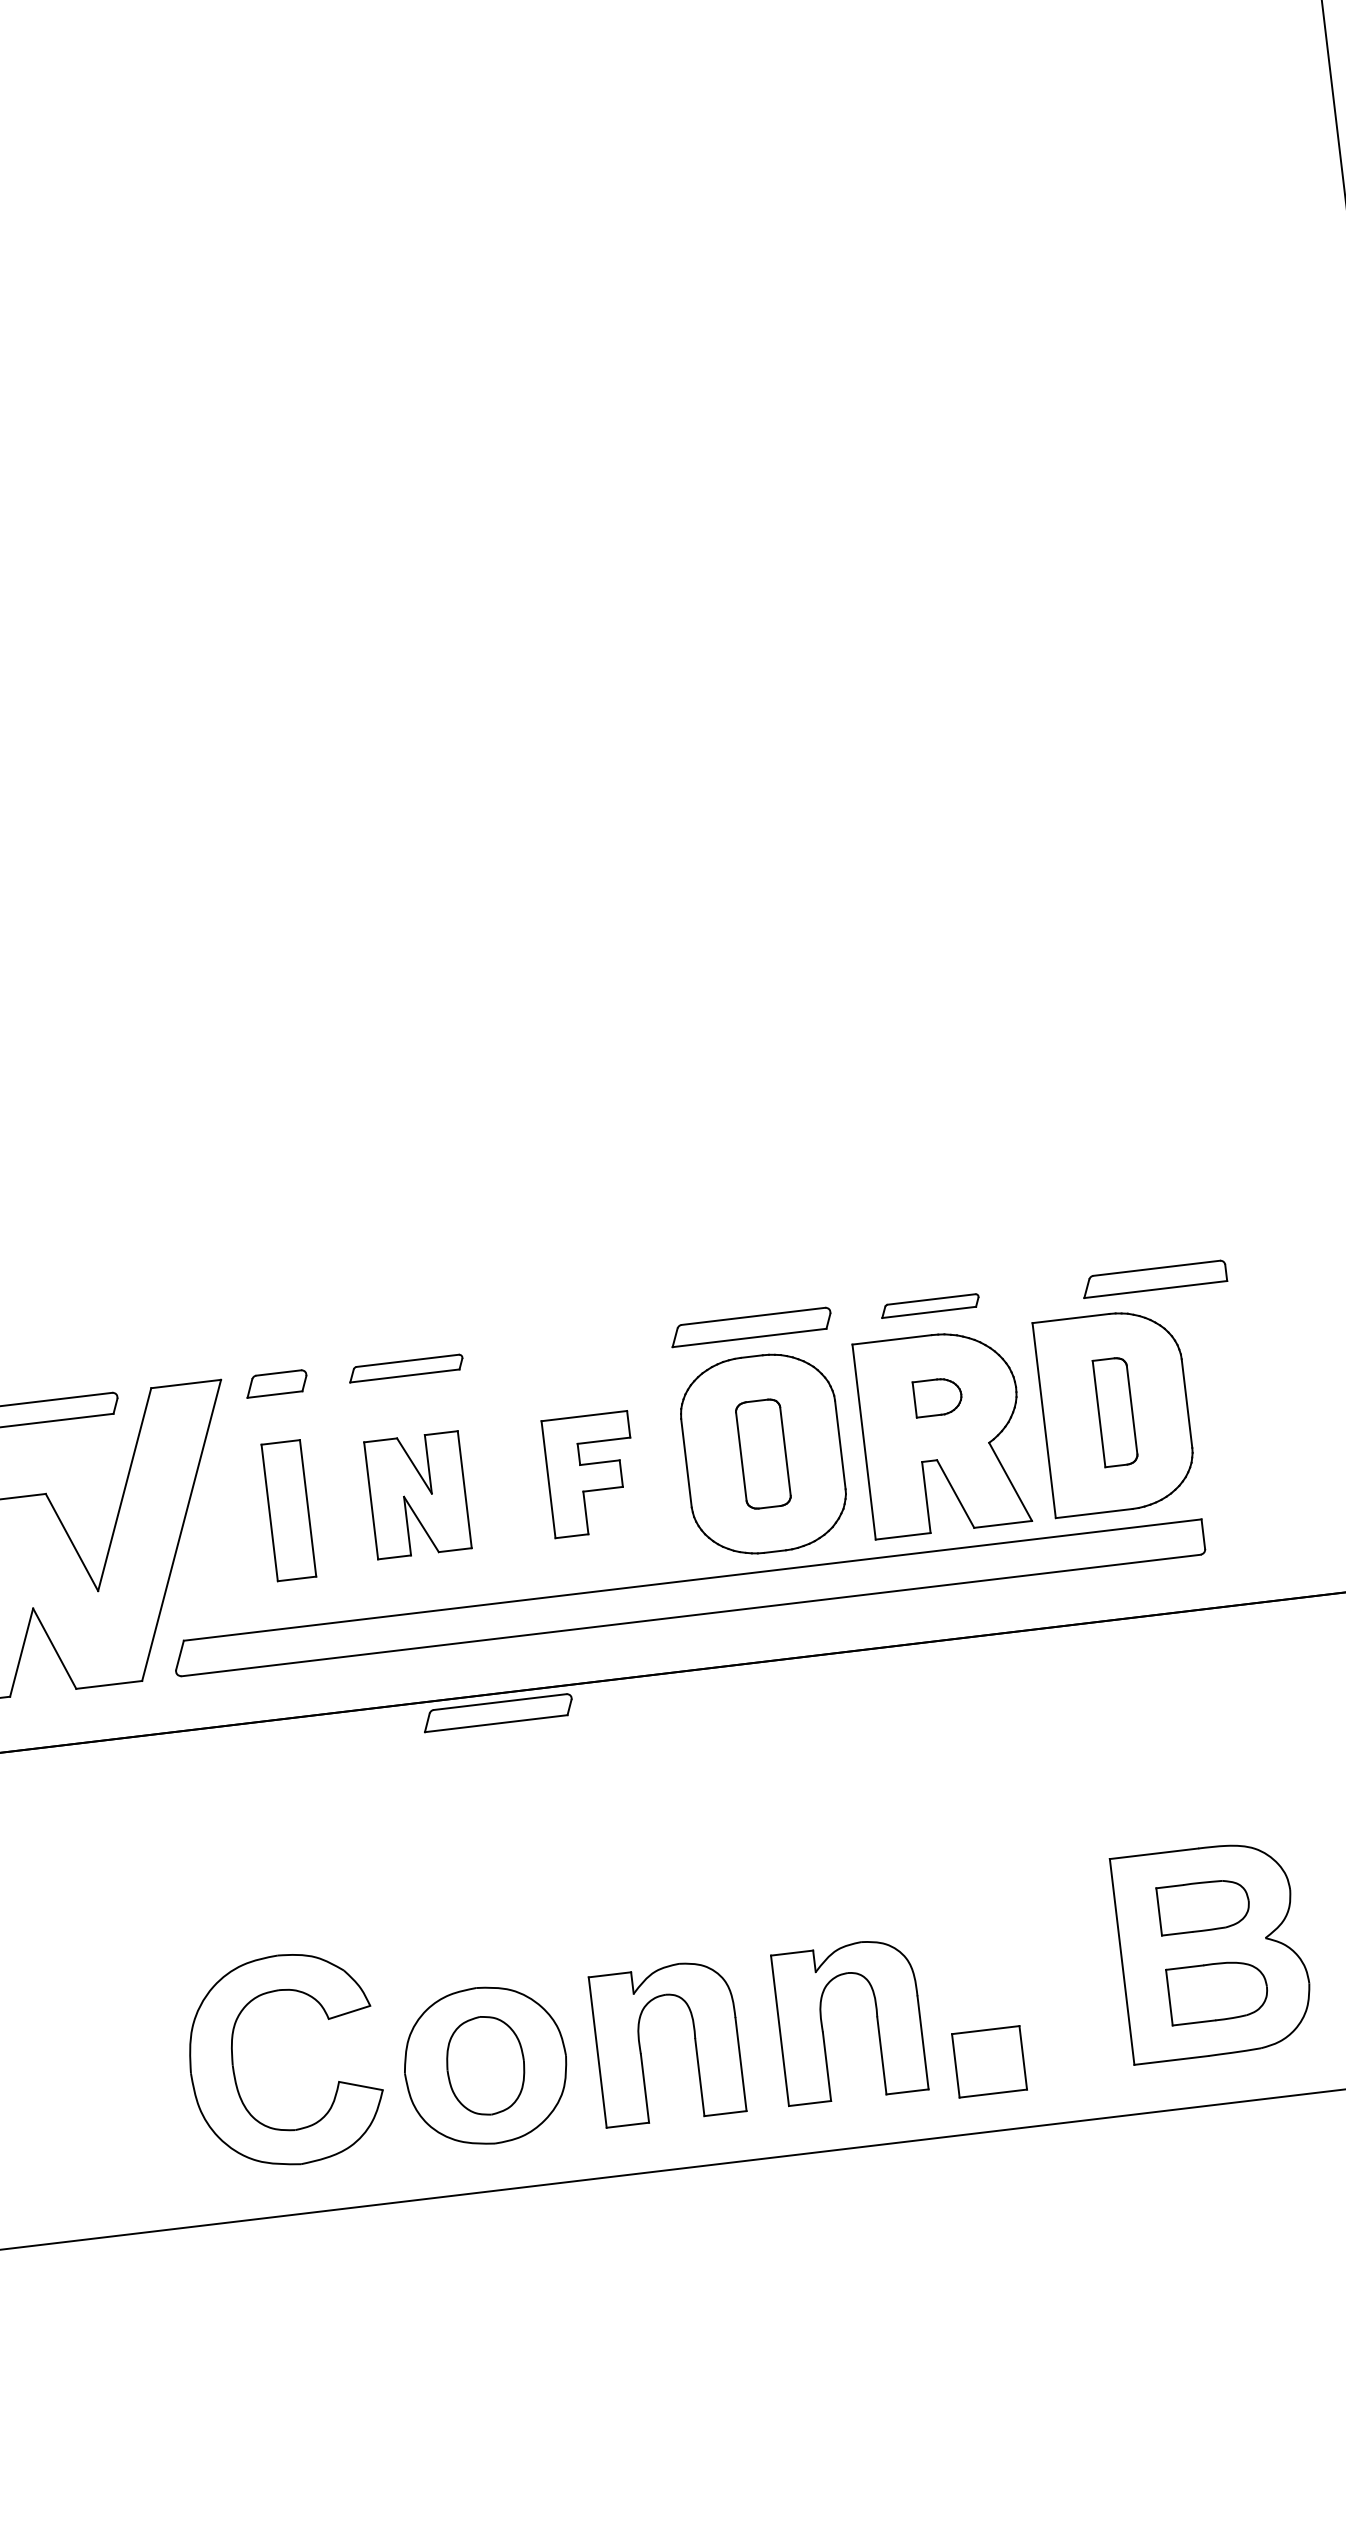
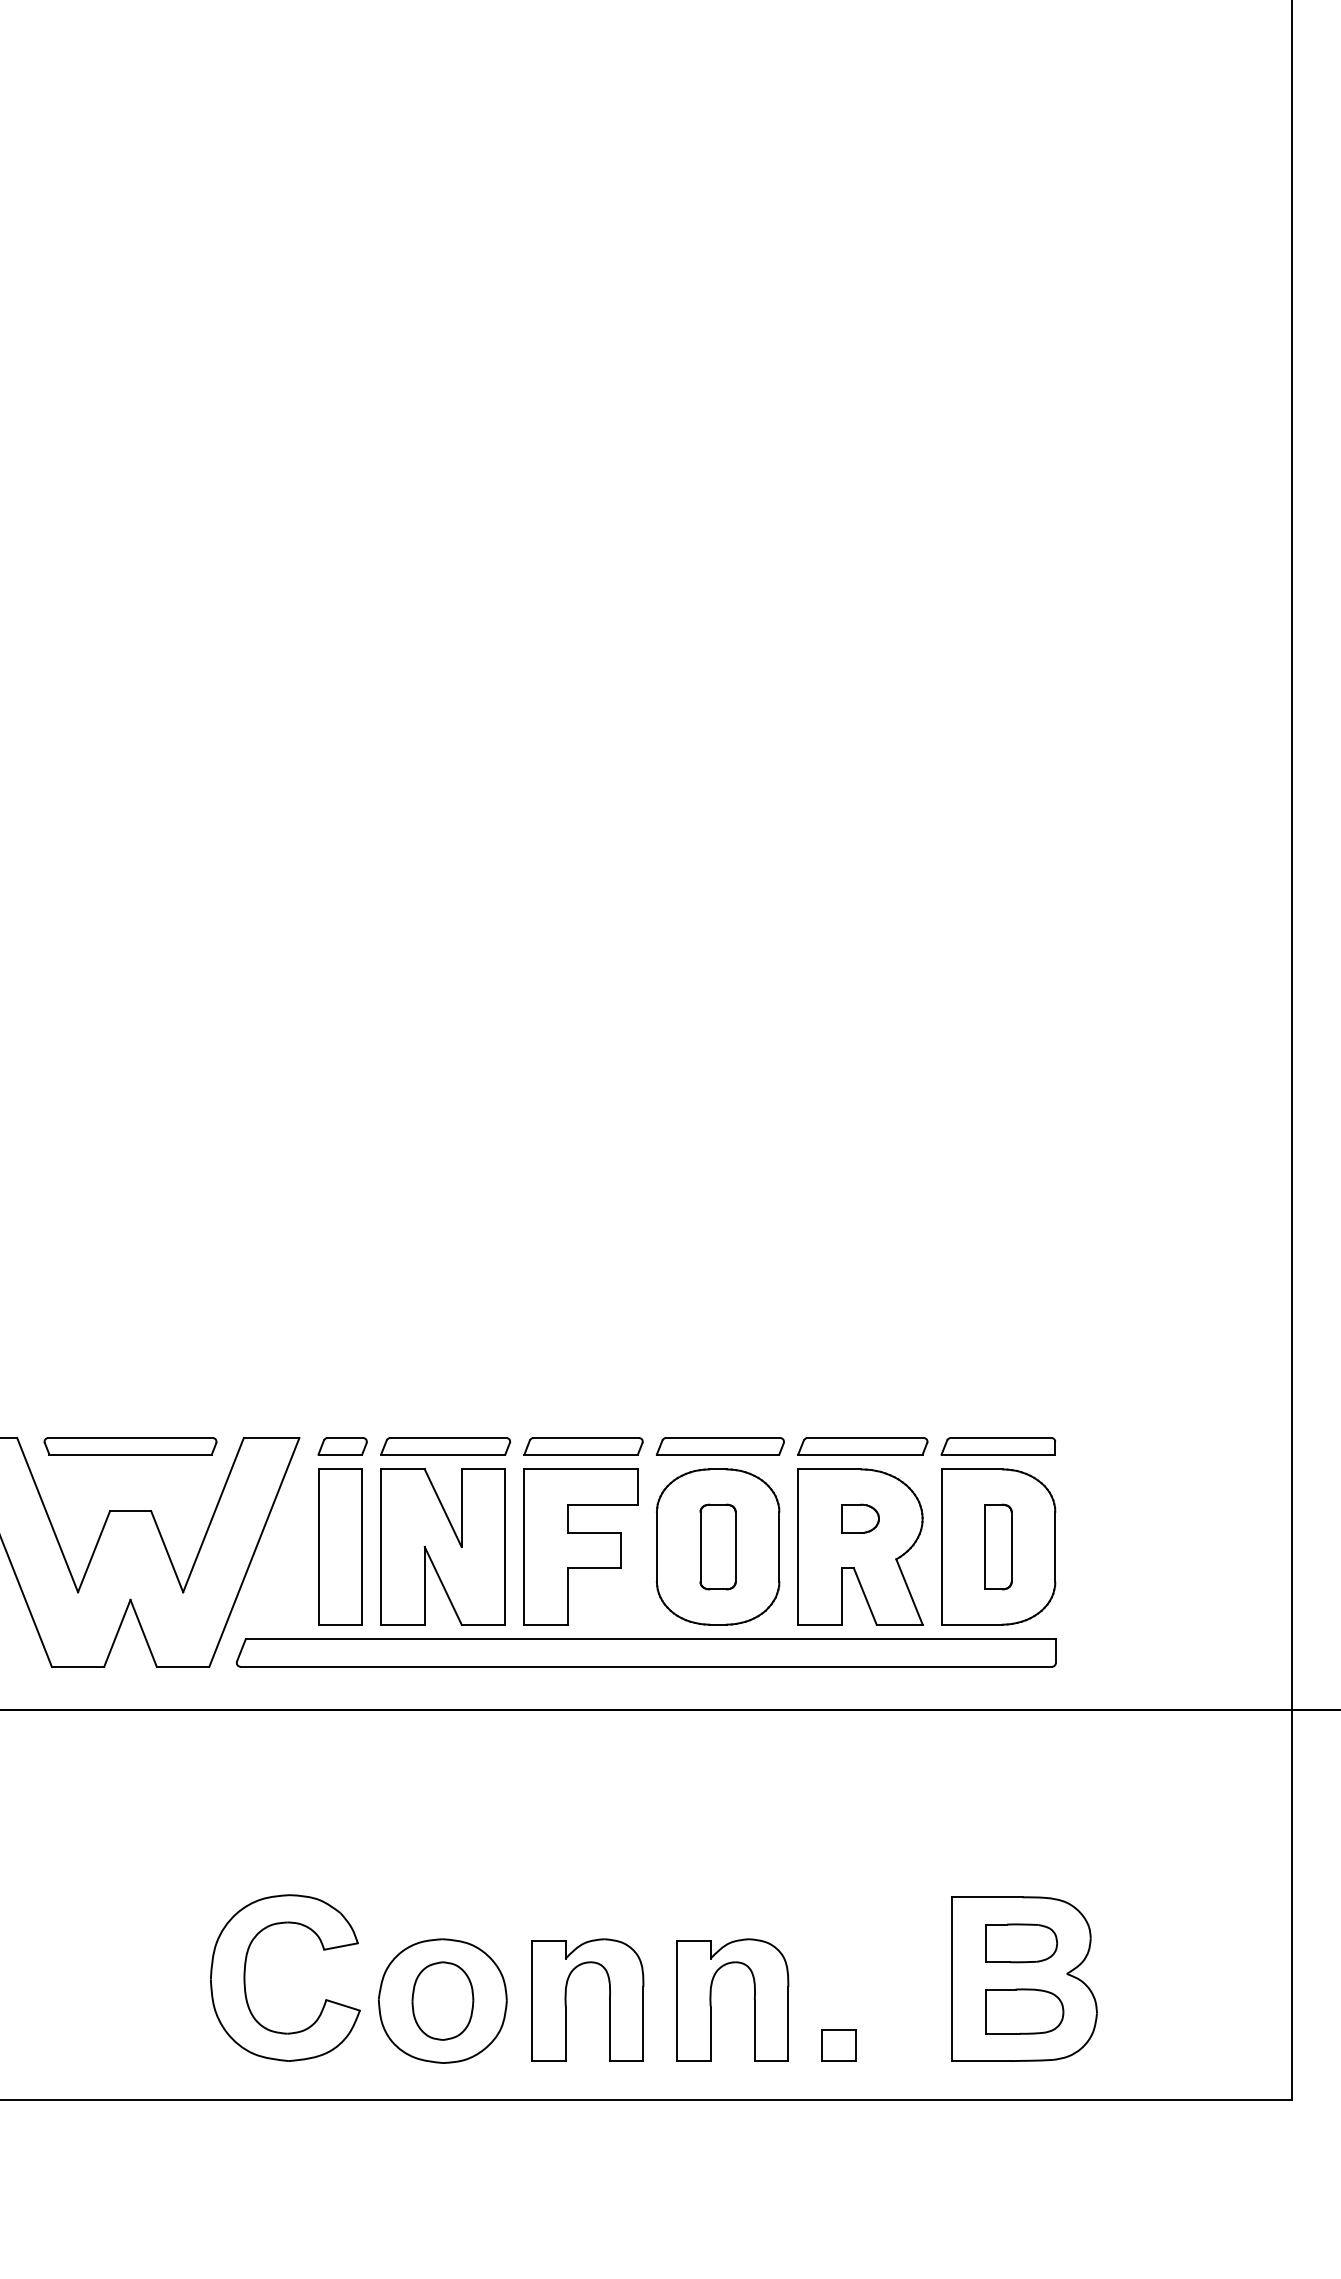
part: (1154, 1279) -> (998, 1446), moved
part: (929, 1306) -> (862, 1446), size x1.67
part: (405, 1368) -> (445, 1446), size x1.43
part: (590, 1474) -> (580, 1546), size x1.67
part: (417, 1494) -> (442, 1546), size x1.67
part: (288, 1509) -> (340, 1546), size x1.43
part: (497, 1713) -> (583, 1446), moved
part: (989, 2062) -> (838, 2045), size x0.62

